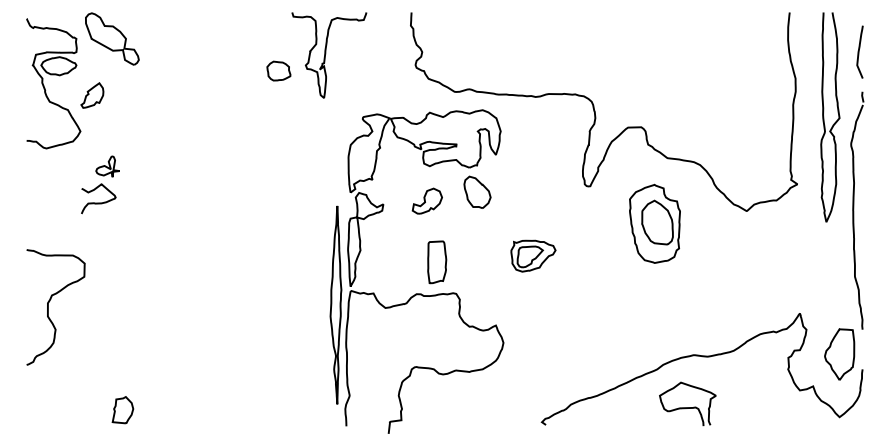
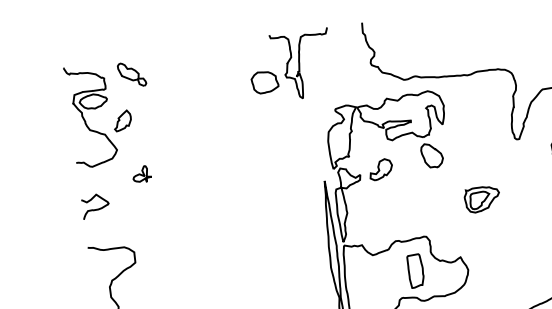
part: (111, 38) -> (131, 74), size x0.62
part: (278, 70) -> (264, 81), size x1.43
part: (426, 200) -> (380, 169), moved
curve: (98, 202) -> (95, 209), moved
part: (437, 262) -> (416, 271), moved

